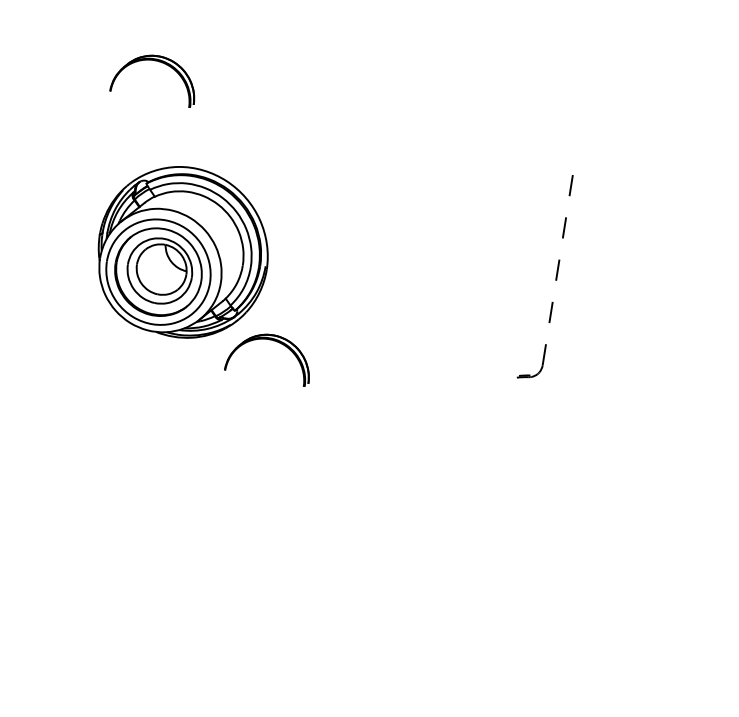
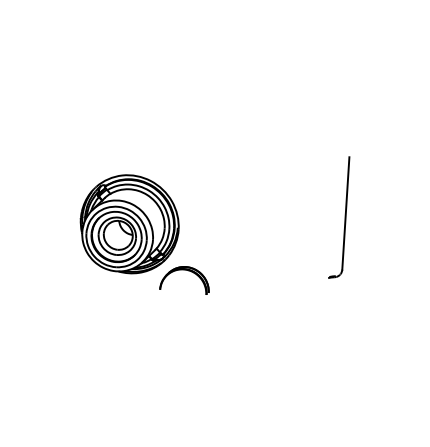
part: (162, 64) -> (107, 117), removed
line: (557, 267) -> (345, 212), dashed -> solid

